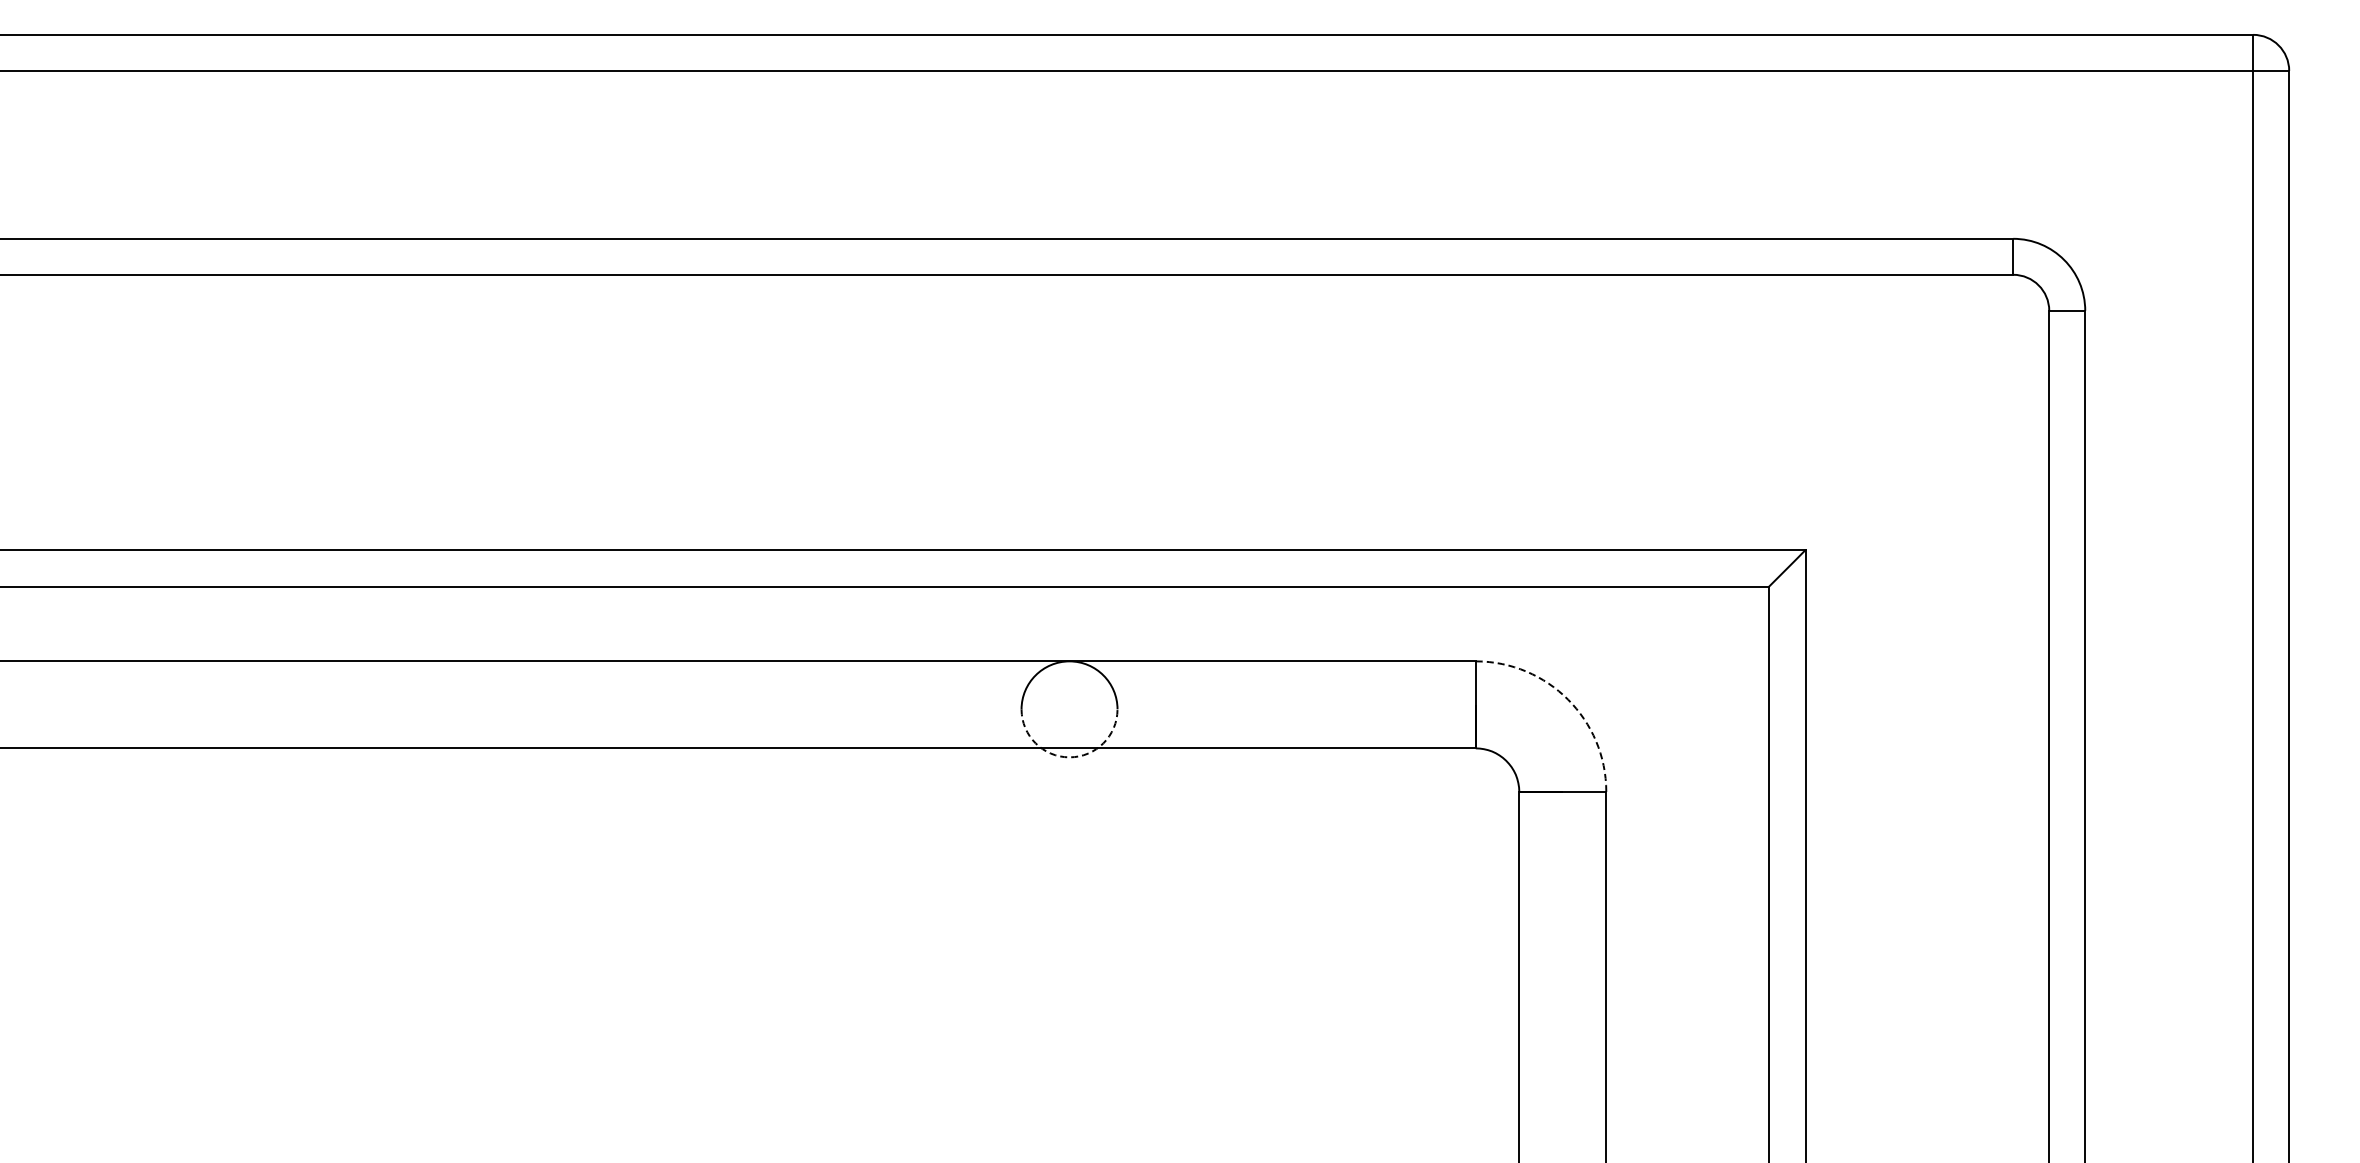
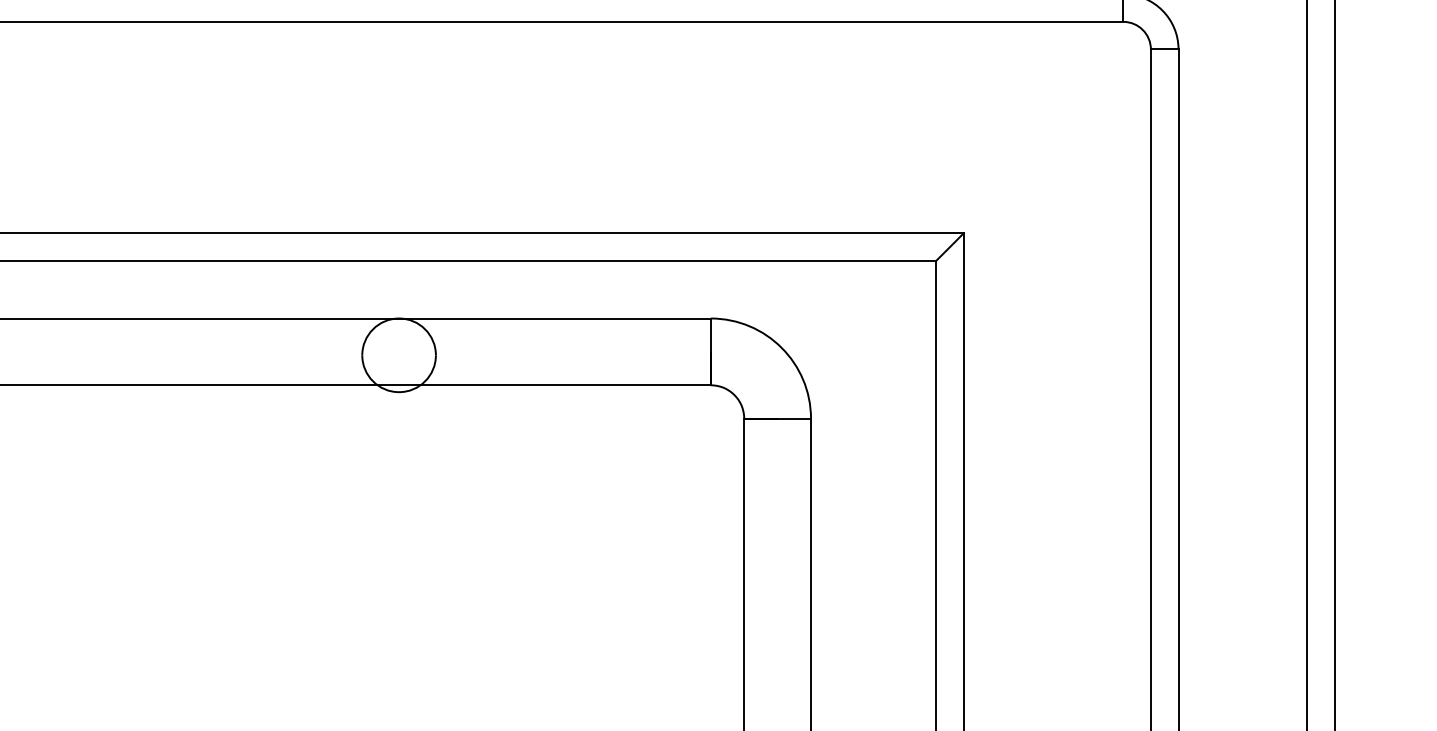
arc: (1568, 699) -> (782, 347), dashed -> solid
arc: (1069, 757) -> (399, 392), dashed -> solid

